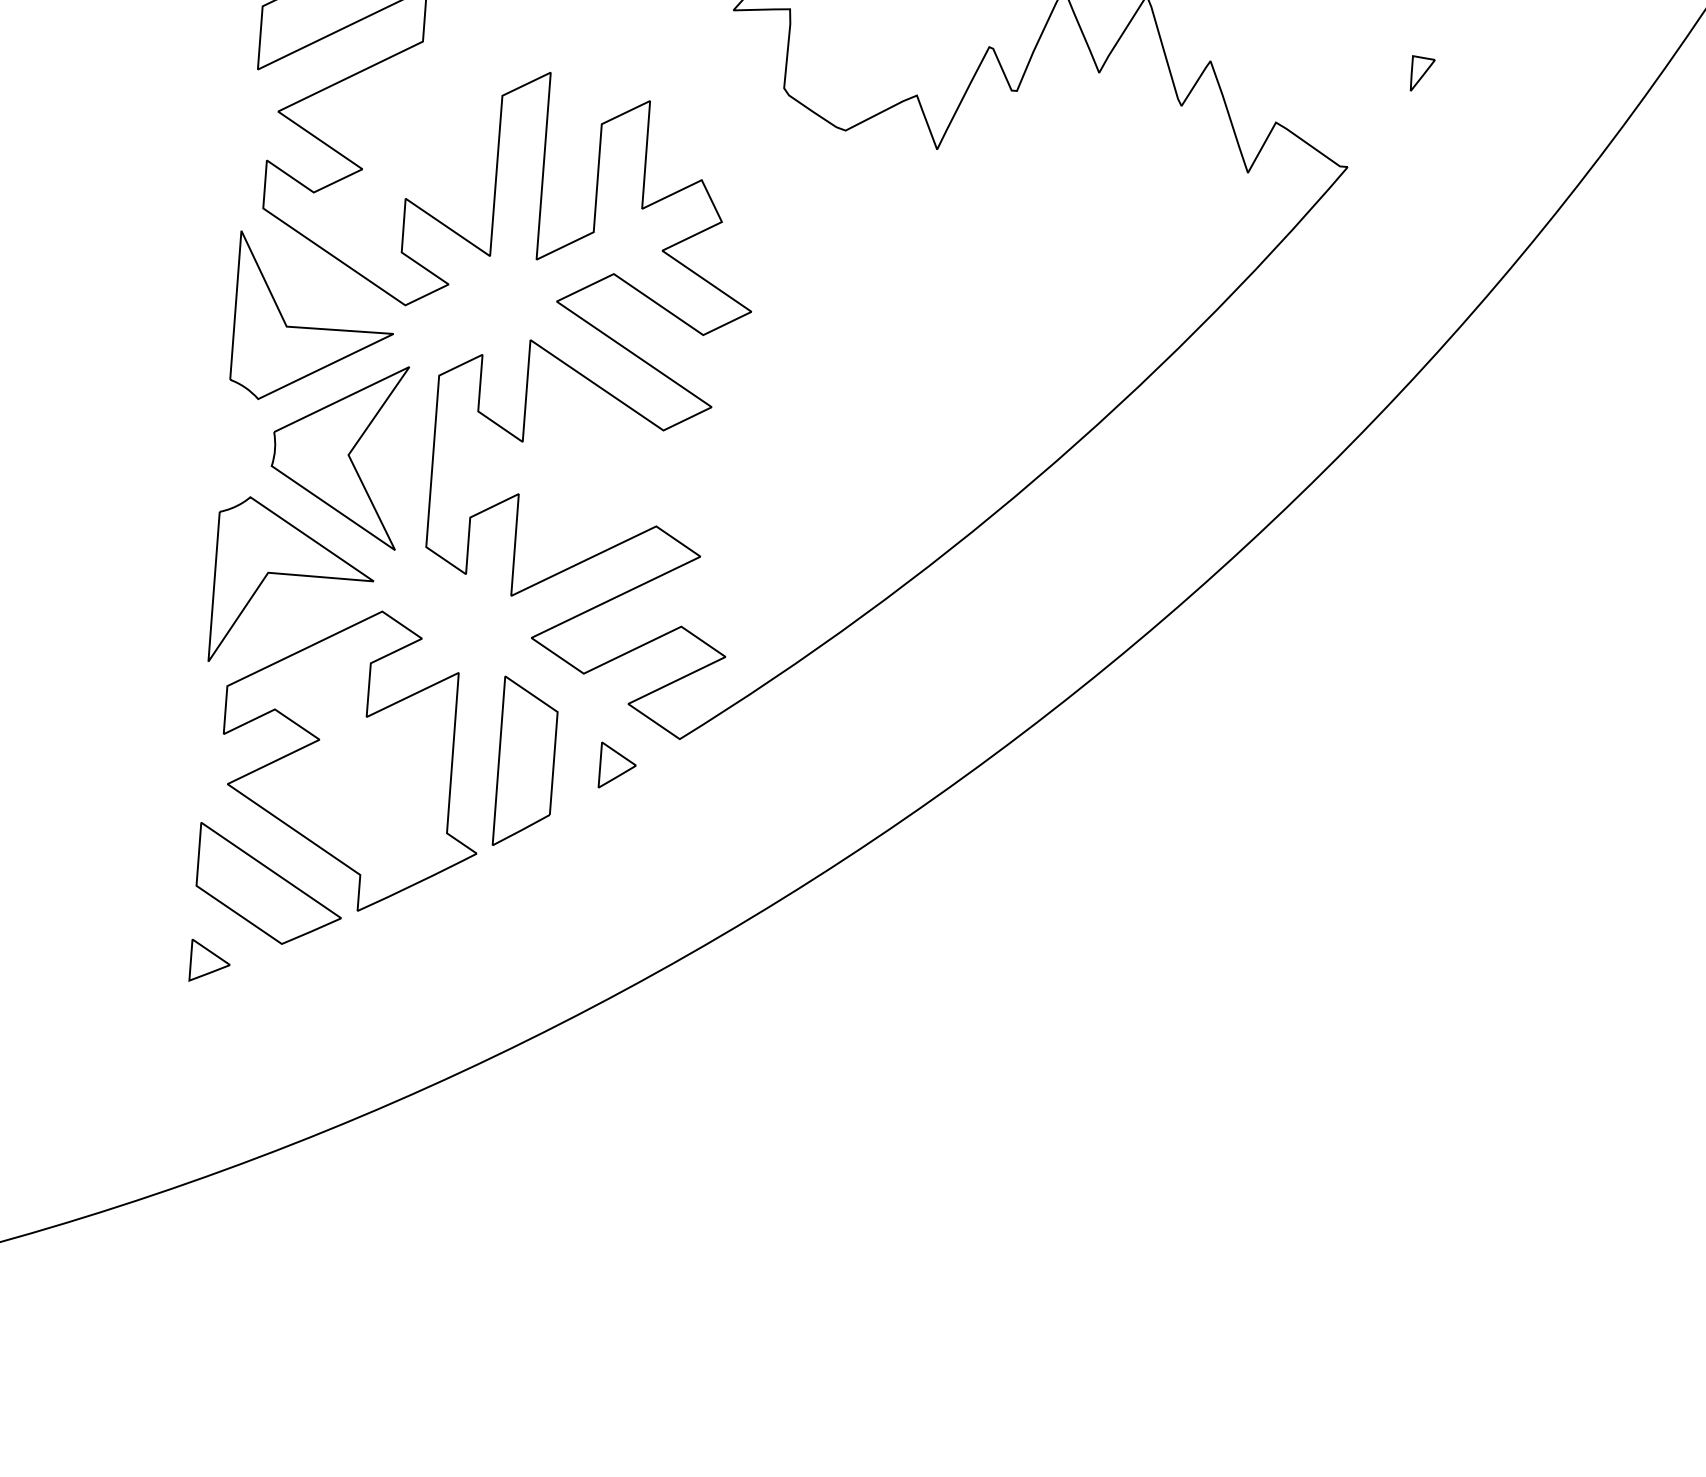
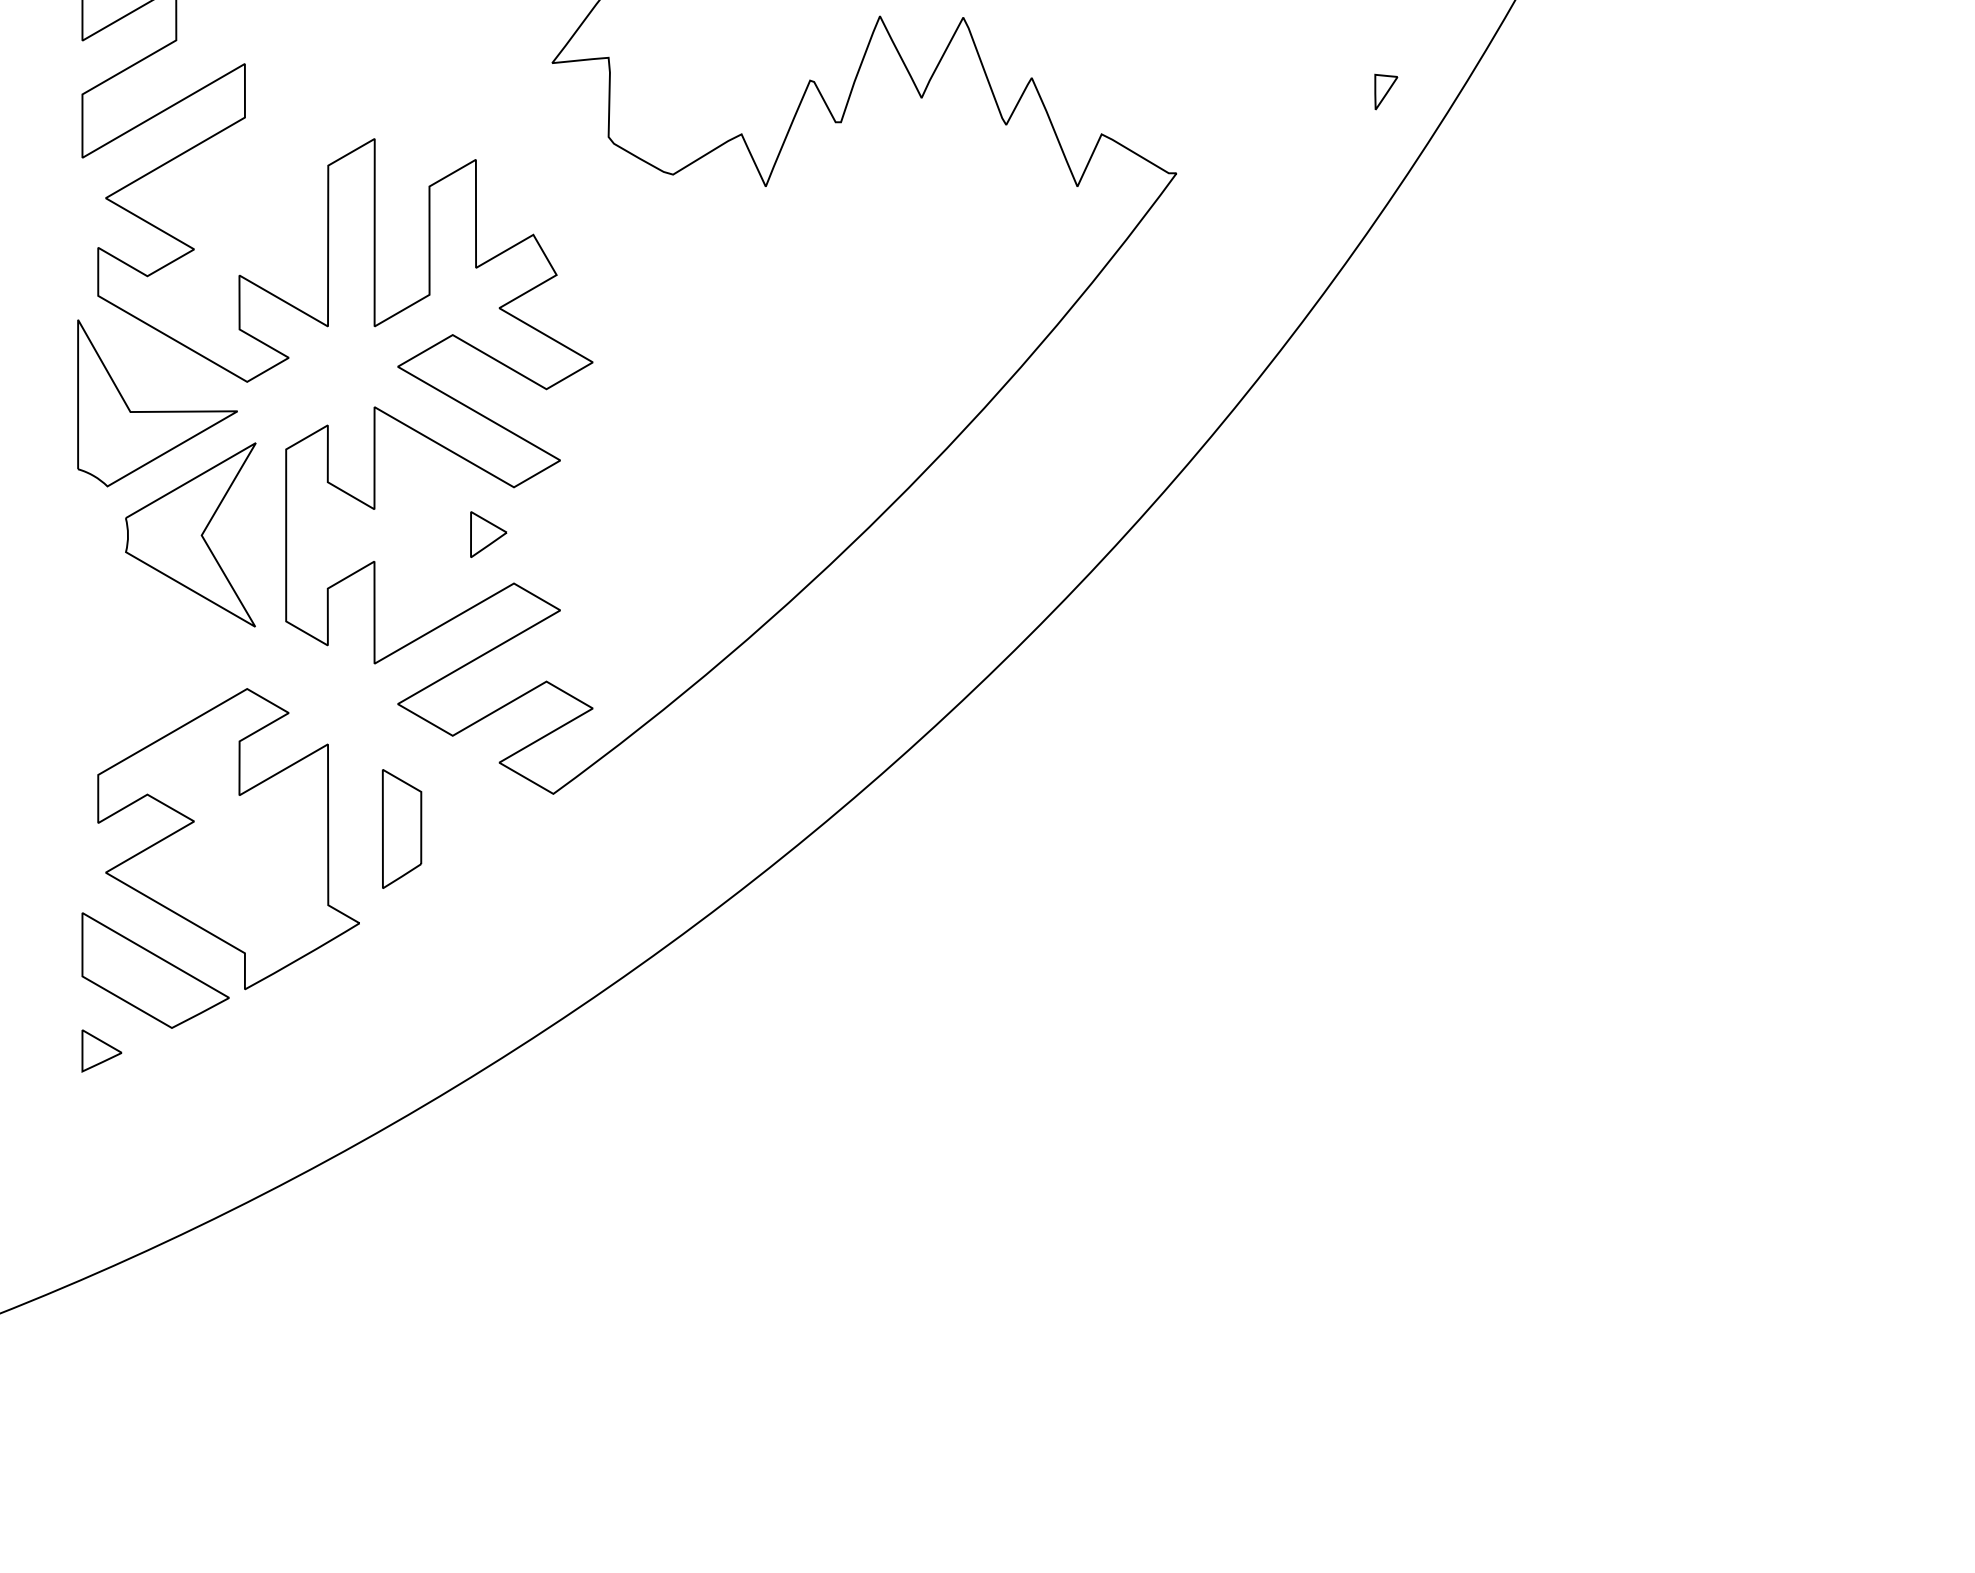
part: (1422, 73) -> (1386, 91), moved
part: (294, 575) -> (156, 659), removed
part: (525, 762) -> (401, 828), size x0.7
part: (617, 766) -> (488, 534), moved

